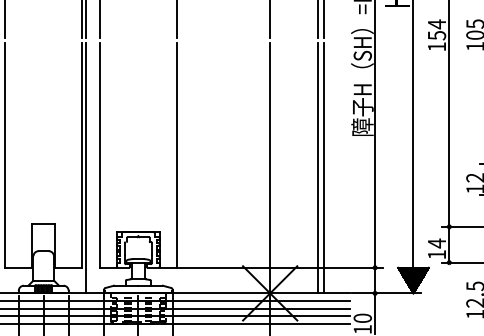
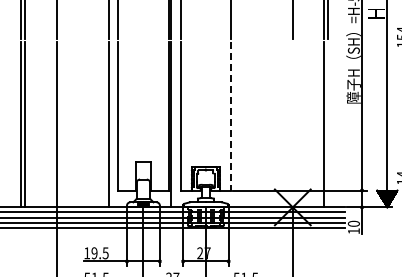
line: (177, 155) -> (231, 116), solid -> dashed
line: (269, 167) -> (292, 124), removed
line: (324, 167) -> (328, 124), removed

